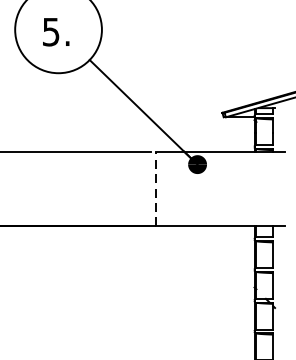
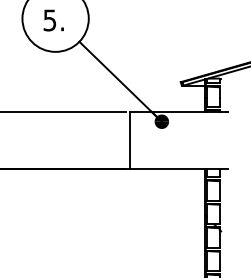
line: (156, 189) -> (130, 140), dashed -> solid

